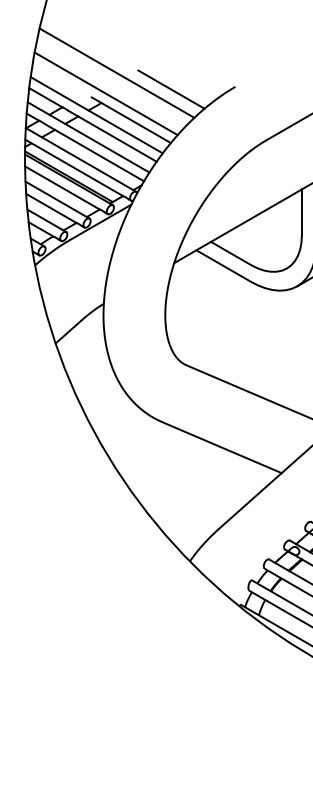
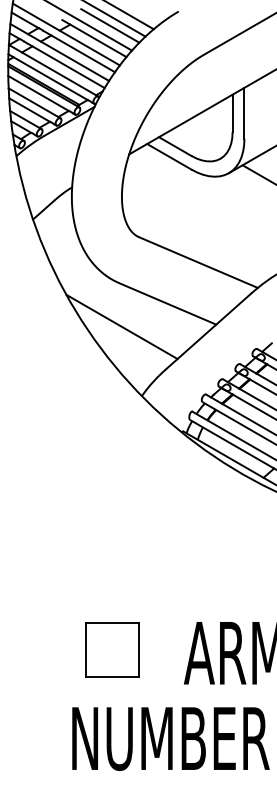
line: (151, 104) -> (110, 25), added
line: (164, 475) -> (121, 326), added

